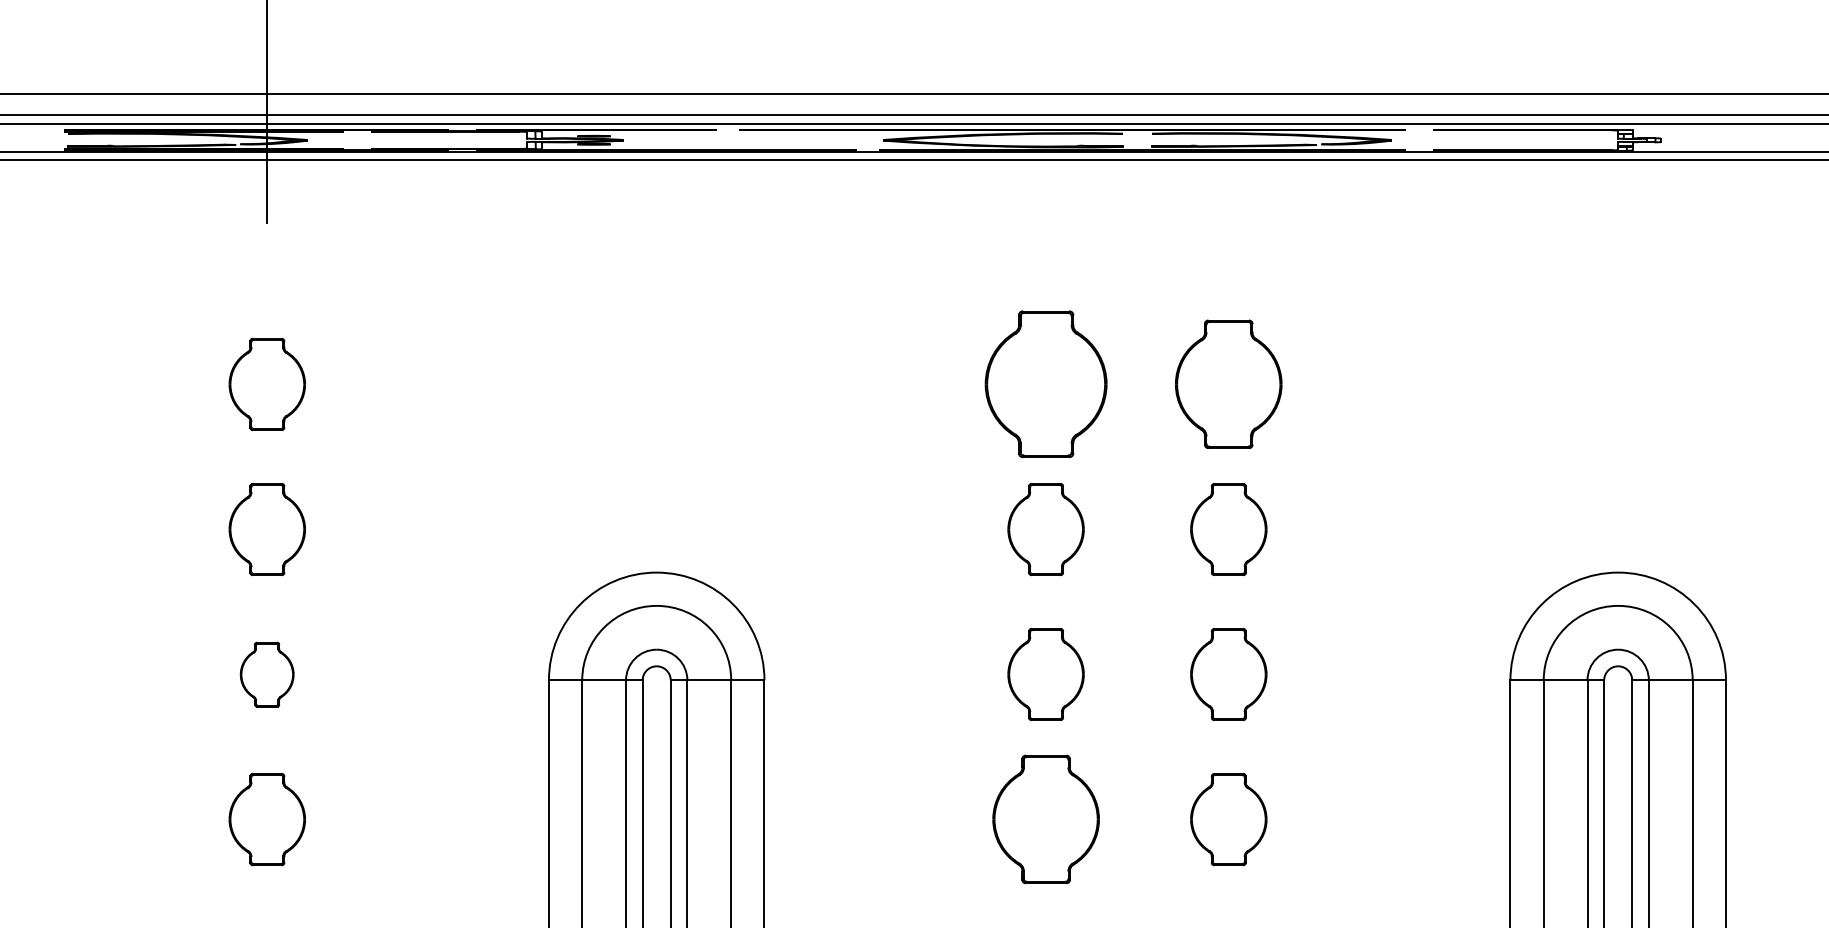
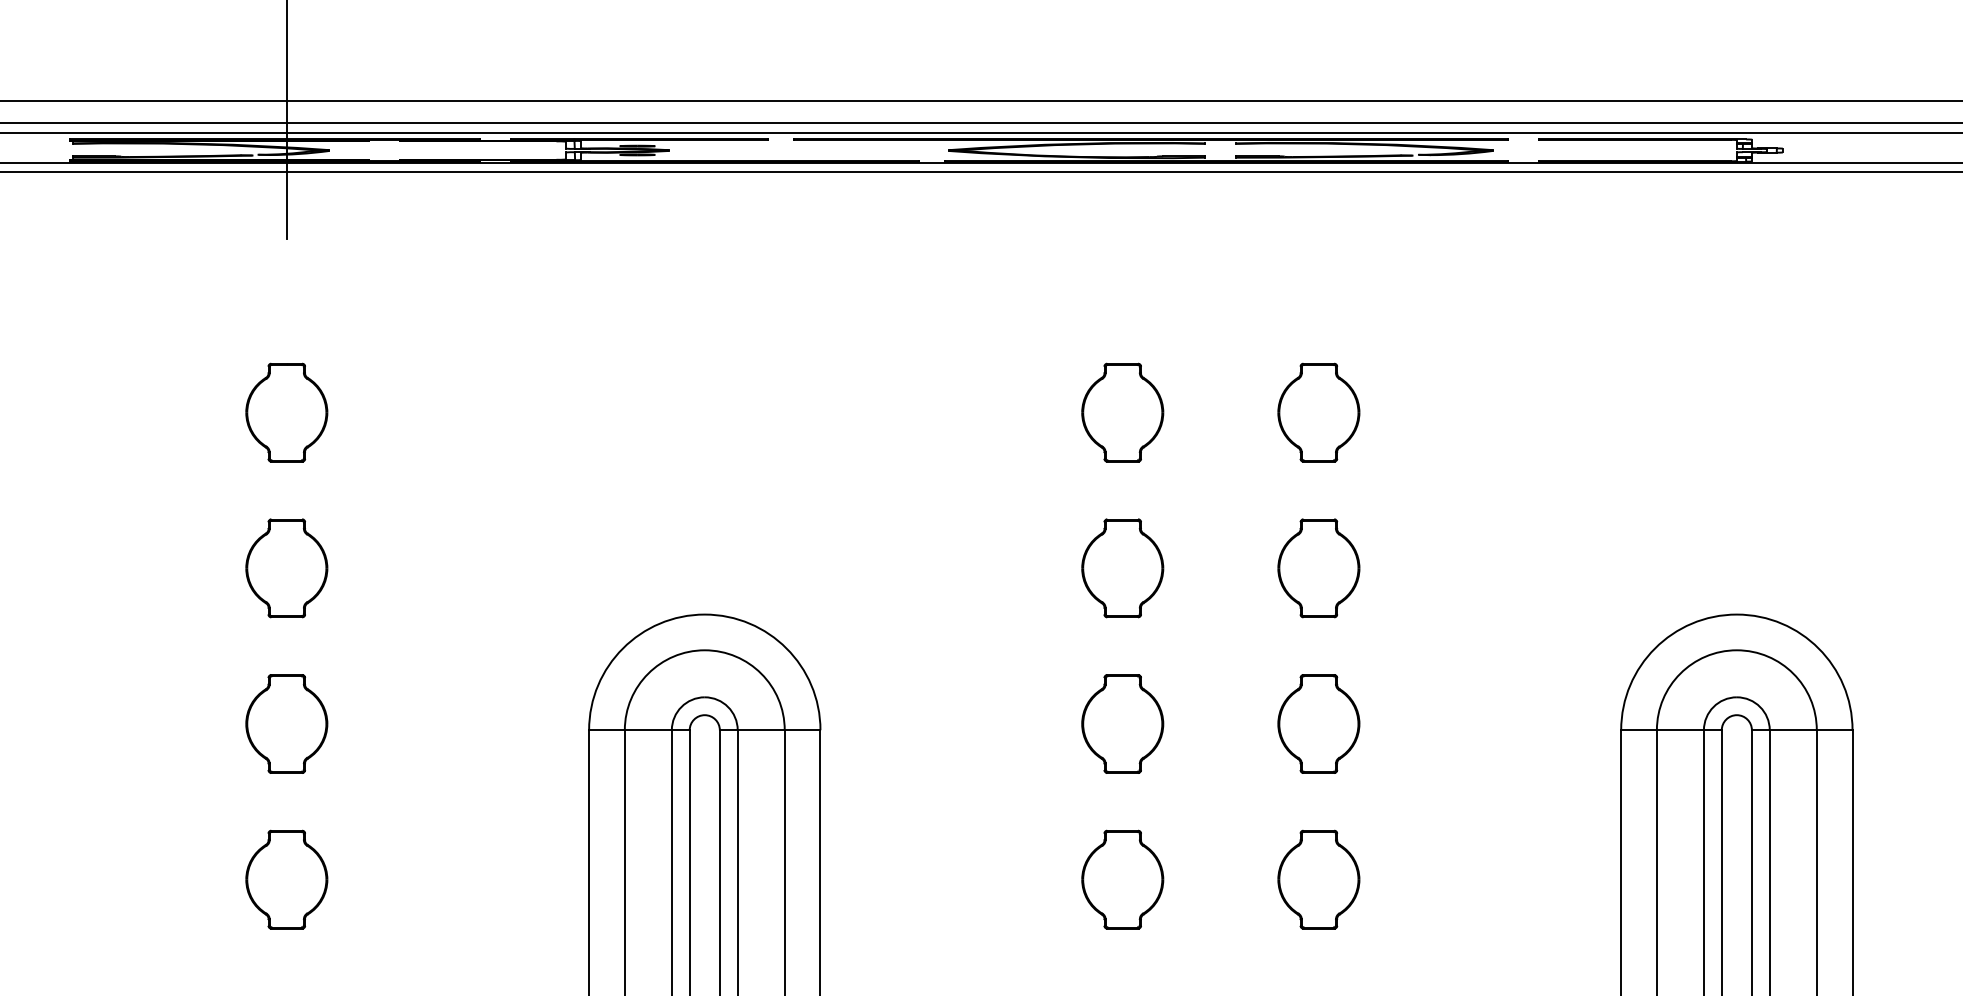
part: (1045, 384) -> (1122, 412), size x0.62
part: (1228, 384) -> (1318, 412), size x0.71
part: (266, 674) -> (285, 723), size x1.43
part: (1045, 819) -> (1122, 879), size x0.71

